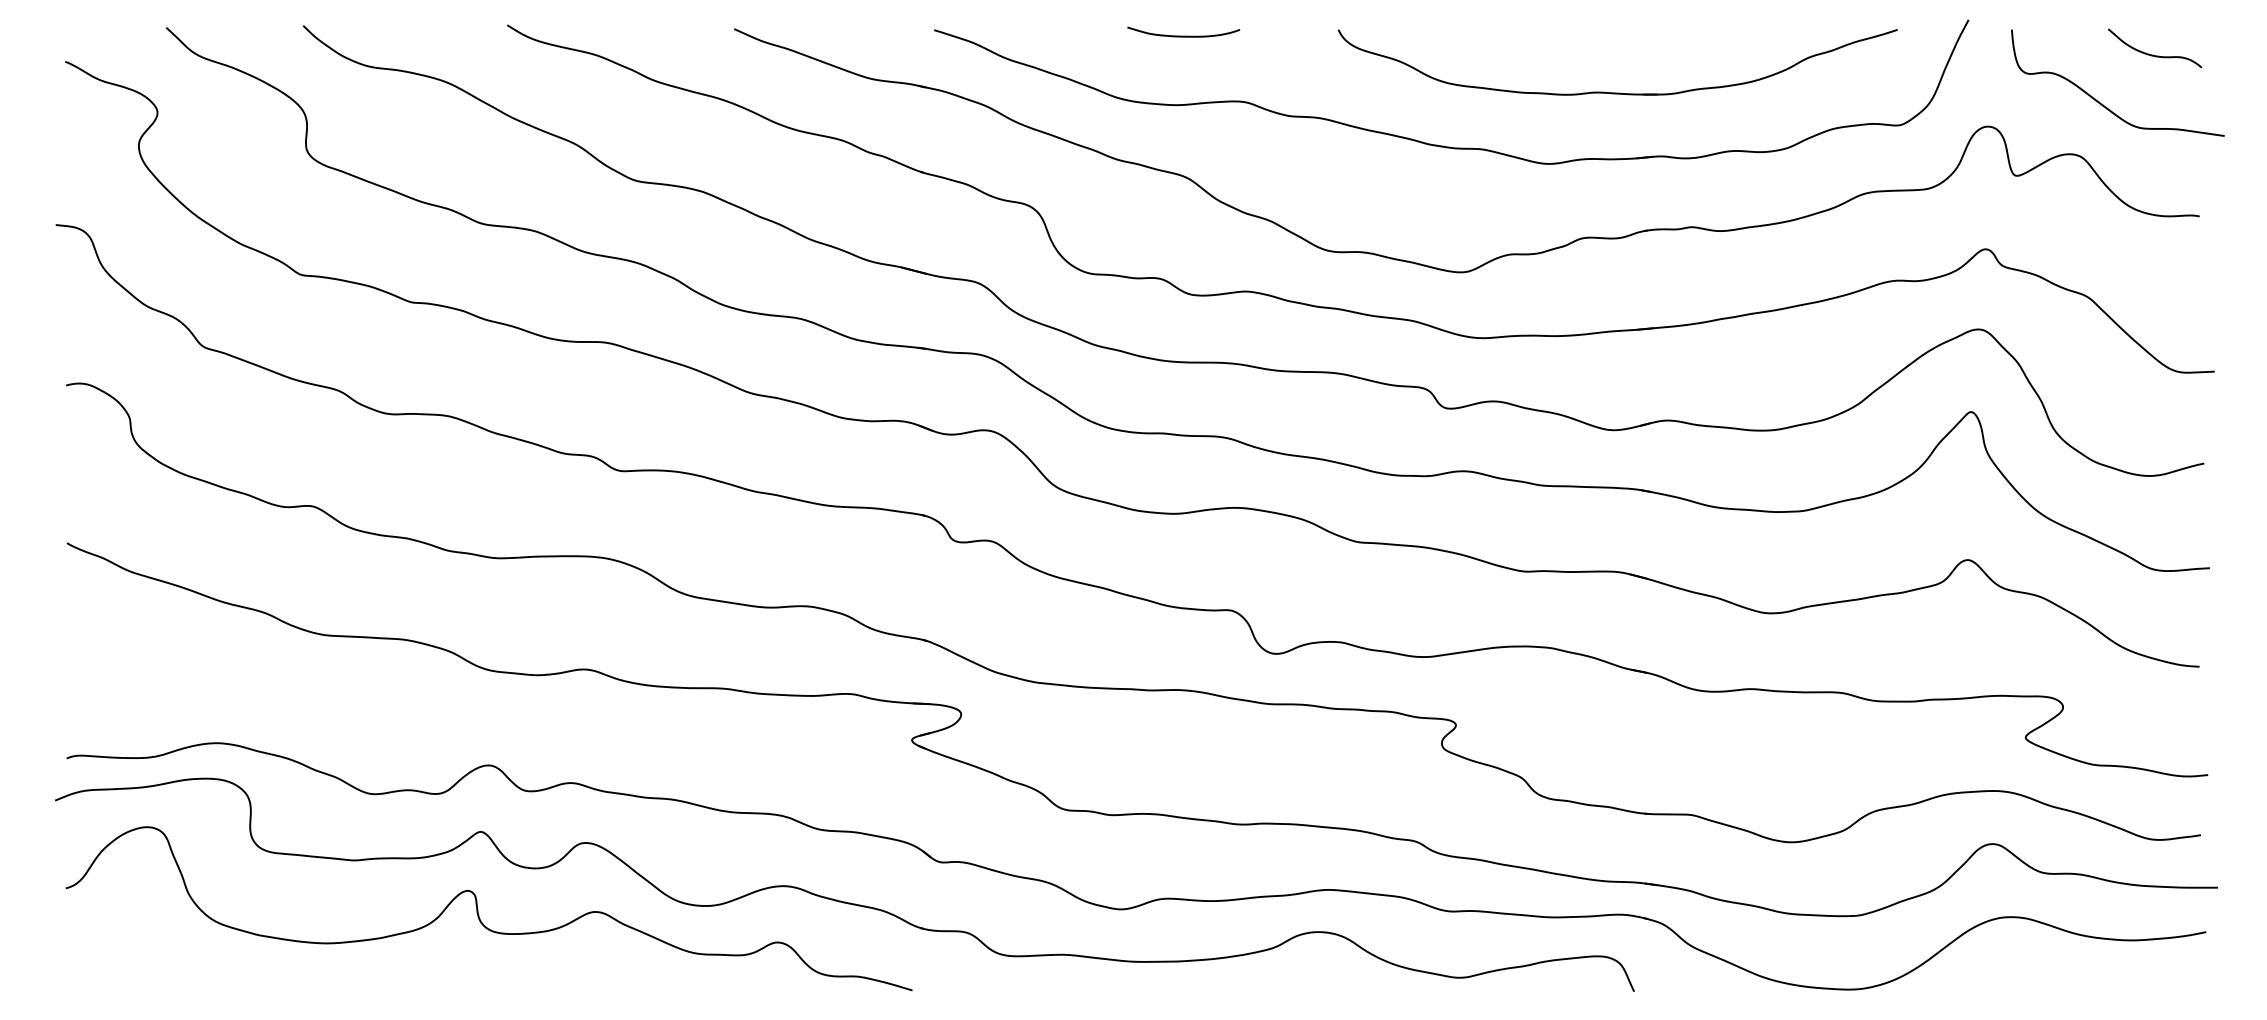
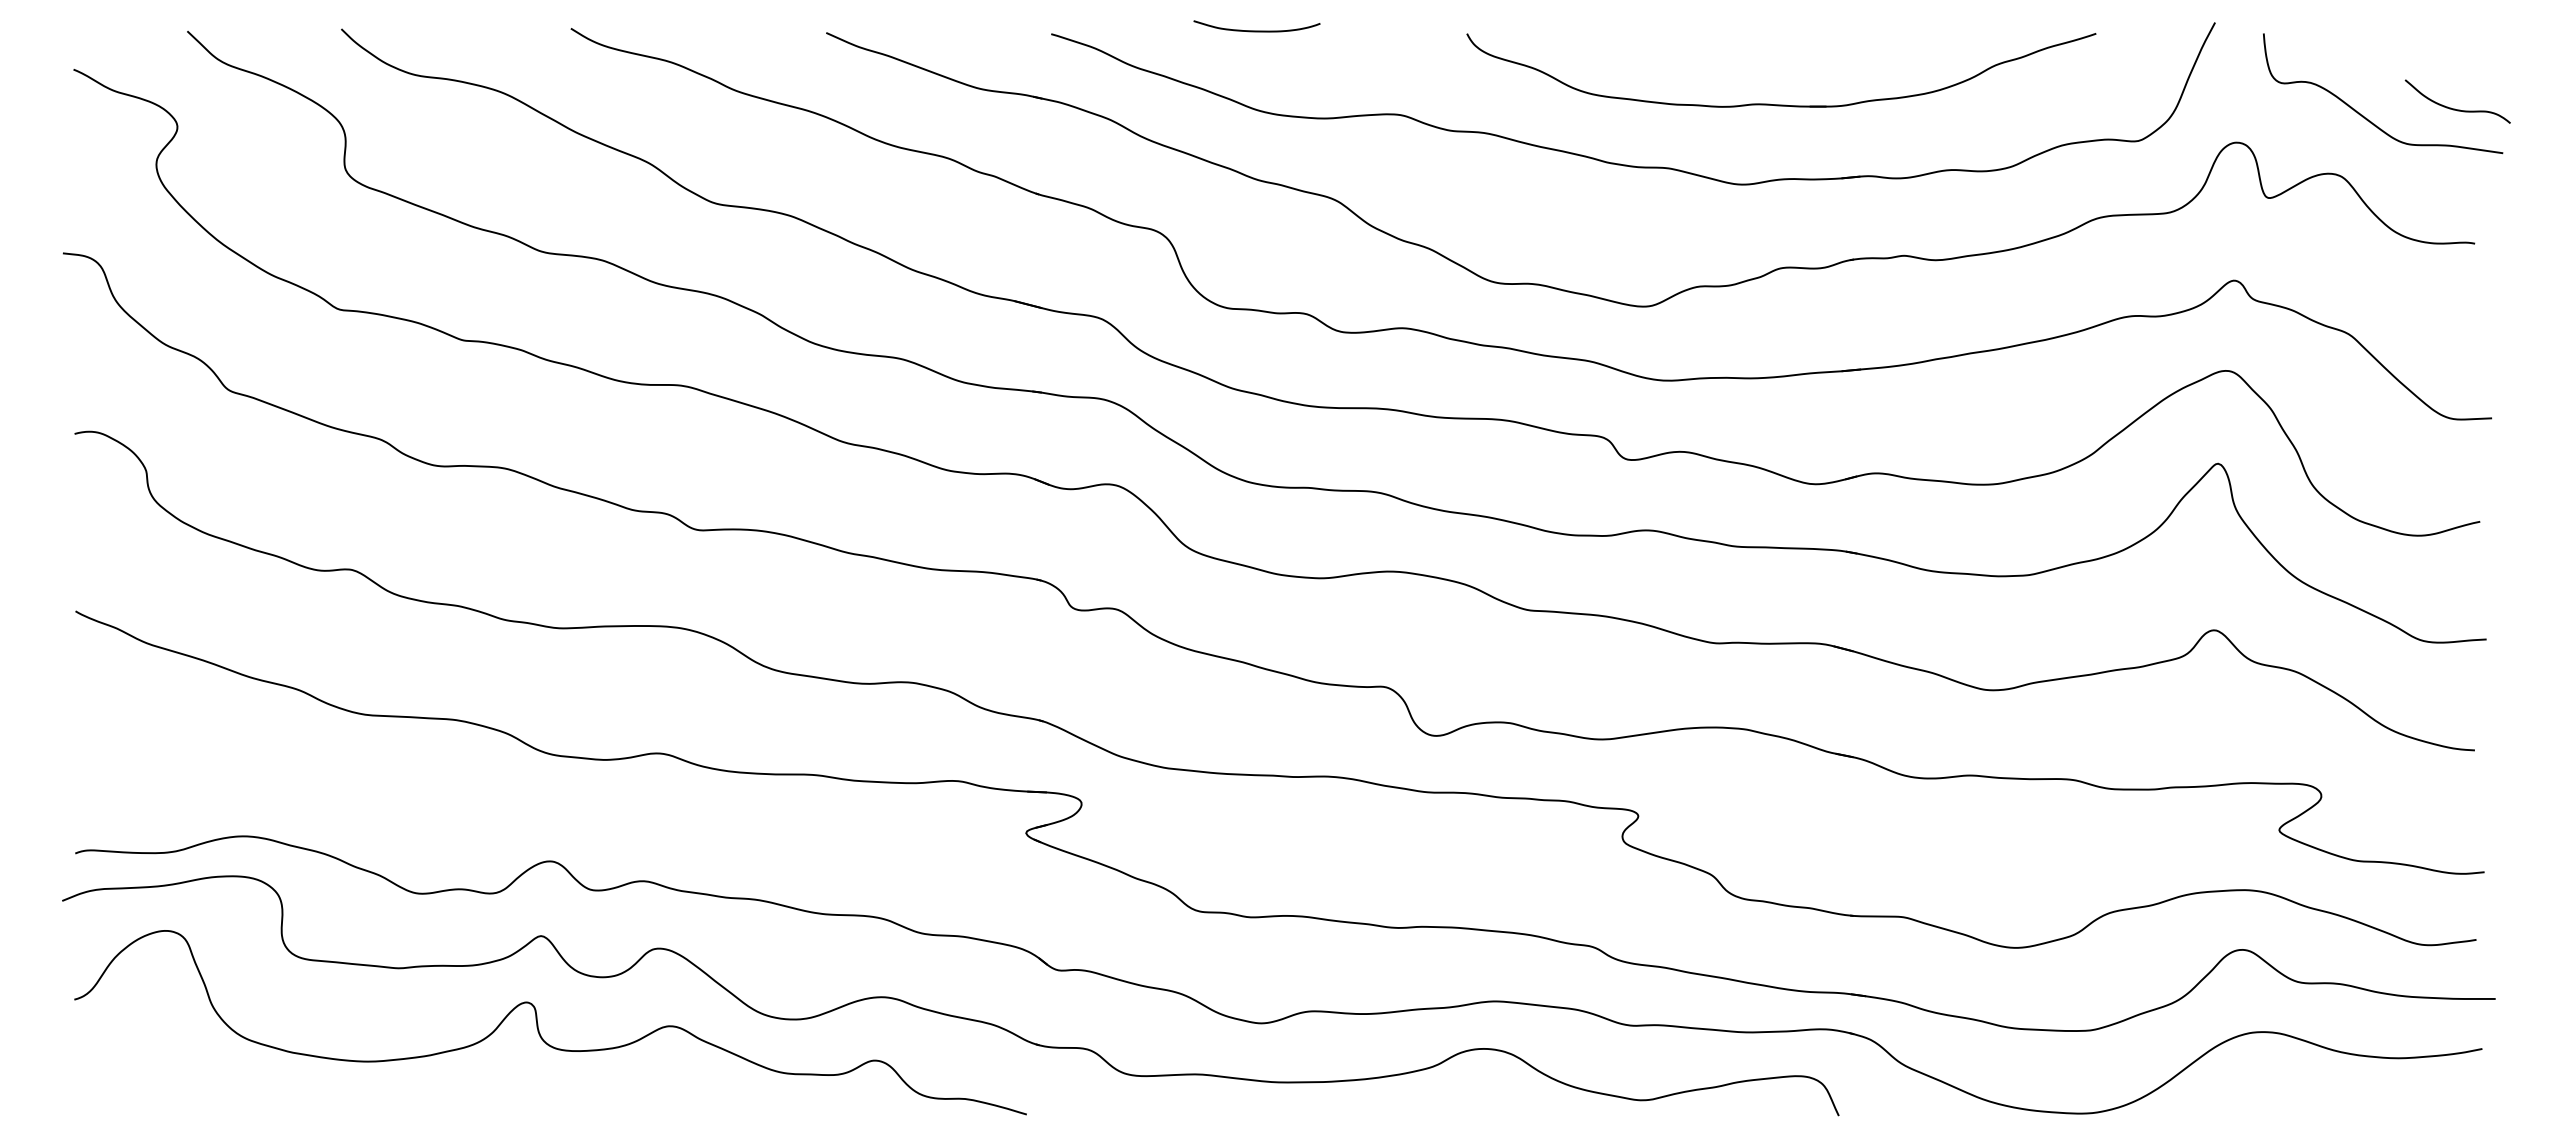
curve: (1183, 35) -> (1256, 30), moved
curve: (2152, 54) -> (2455, 108), moved
part: (1617, 92) -> (1781, 104), moved

